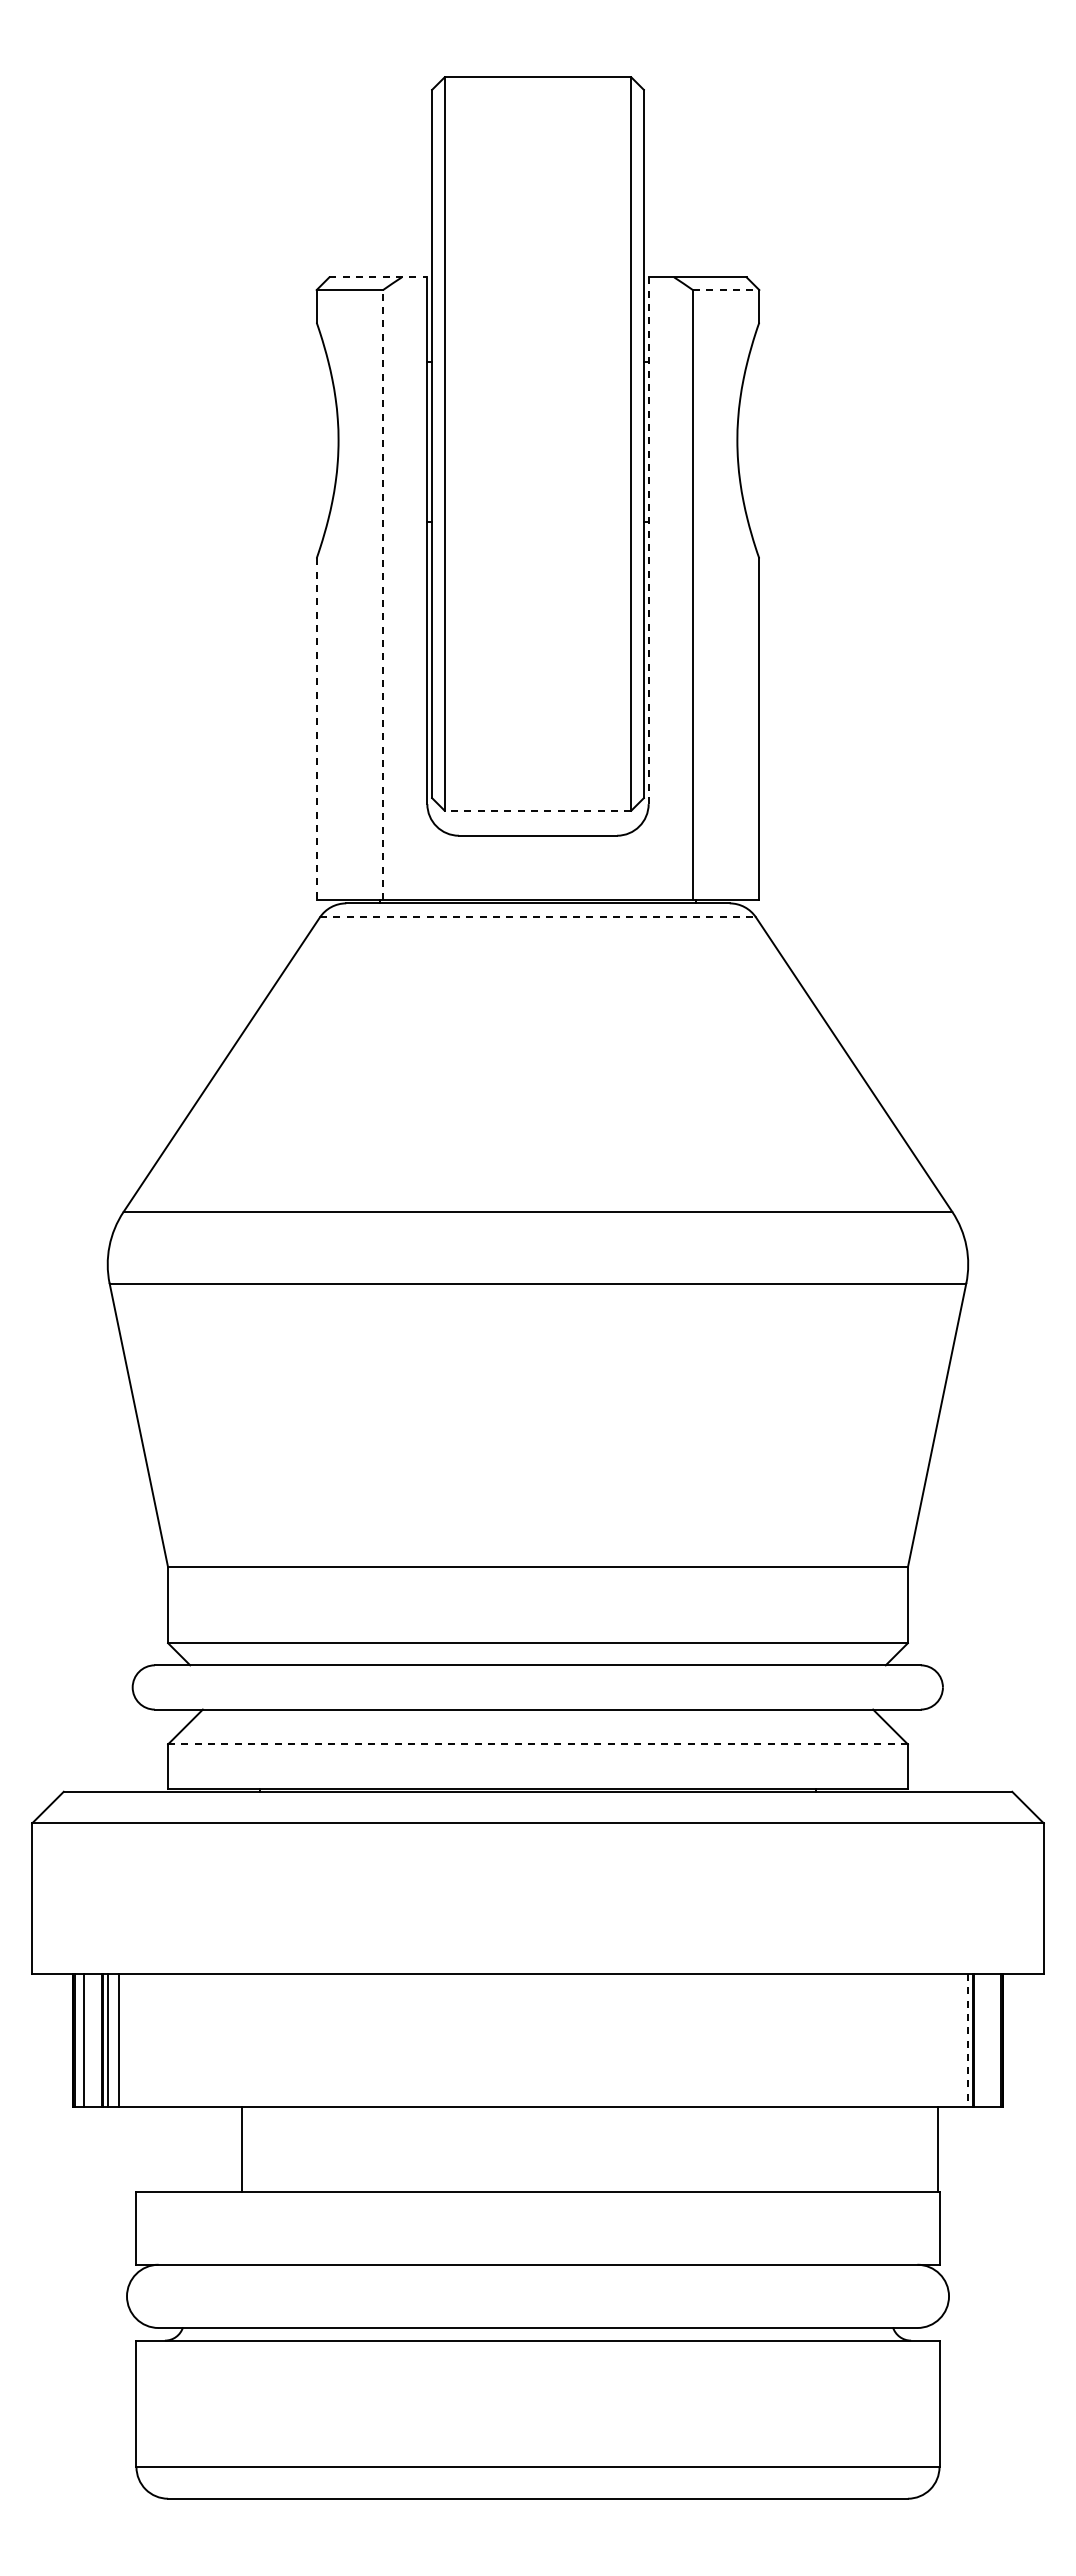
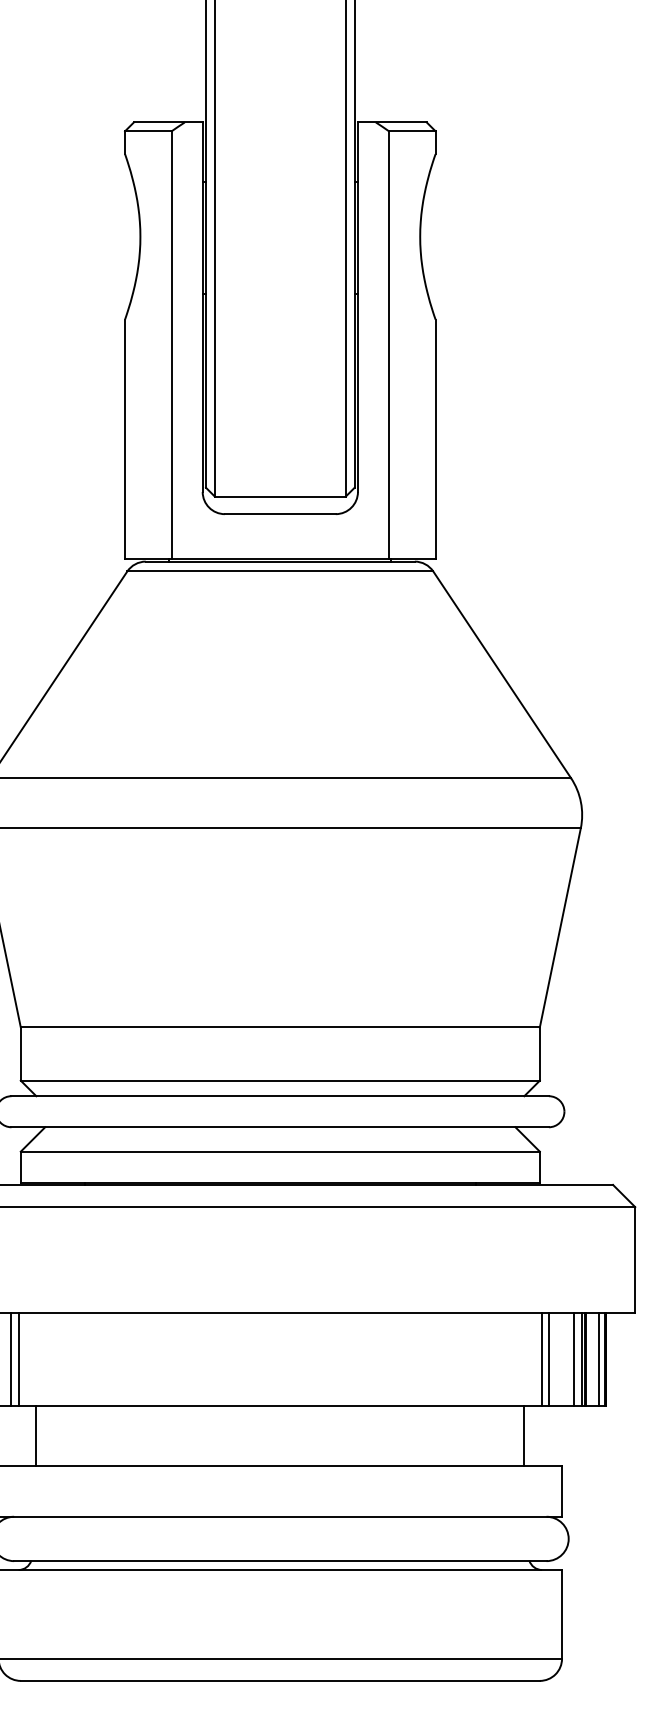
line: (378, 277) -> (168, 122), dashed -> solid
line: (726, 290) -> (412, 131), dashed -> solid
line: (648, 541) -> (357, 307), dashed -> solid
line: (383, 594) -> (171, 344), dashed -> solid
line: (316, 729) -> (124, 439), dashed -> solid
line: (537, 810) -> (279, 496), dashed -> solid
line: (538, 917) -> (280, 571), dashed -> solid
line: (538, 1744) -> (280, 1151), dashed -> solid
line: (154, 2040) -> (11, 1359), added
line: (165, 2040) -> (18, 1359), added
line: (910, 2040) -> (541, 1359), added
line: (921, 2040) -> (549, 1359), added
line: (956, 2040) -> (573, 1359), added
line: (967, 2040) -> (581, 1359), dashed -> solid
line: (992, 2040) -> (599, 1359), added
line: (242, 2149) -> (36, 1435), moved
line: (937, 2149) -> (524, 1435), moved

